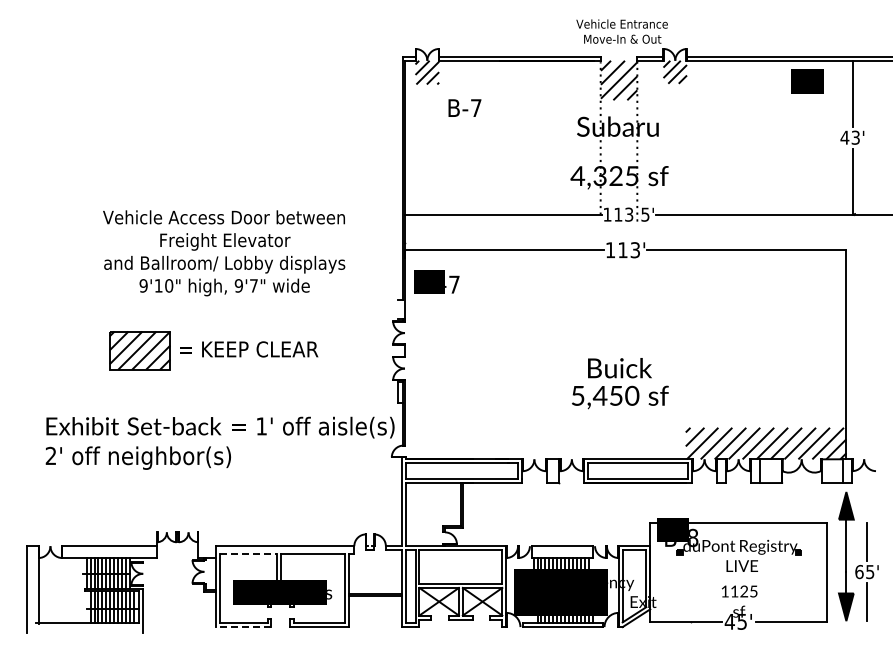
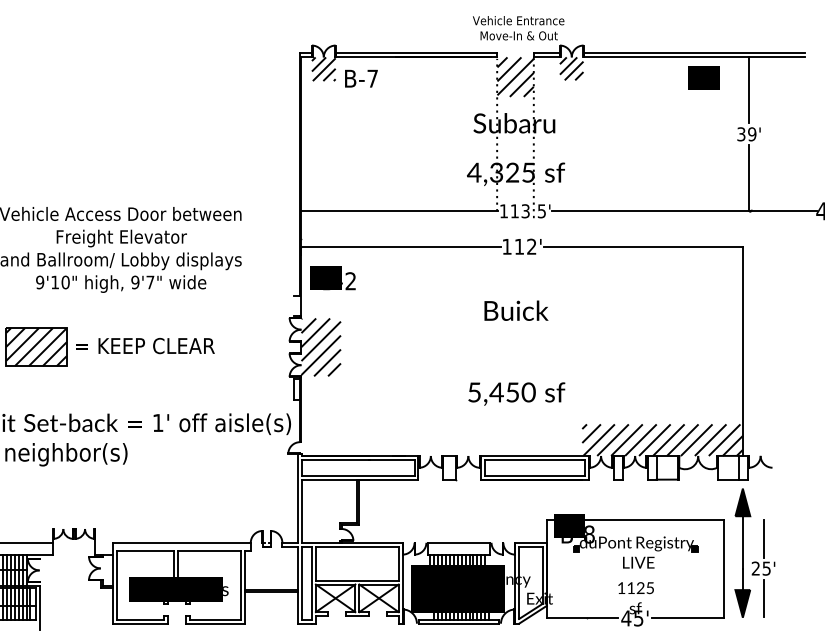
text: (464, 107) -> (360, 78), moved
text: (849, 137) -> (745, 134), 43' -> 39'
text: (634, 250) -> (530, 247), 113' -> 112'
text: (454, 284) -> (350, 281), B-7 -> B-2
hatch: (424, 350) -> (320, 347), added
text: (619, 368) -> (515, 311), moved
line: (248, 554) -> (144, 551), dashed -> solid
text: (859, 572) -> (755, 569), 65' -> 25'
line: (243, 627) -> (139, 624), dashed -> solid

